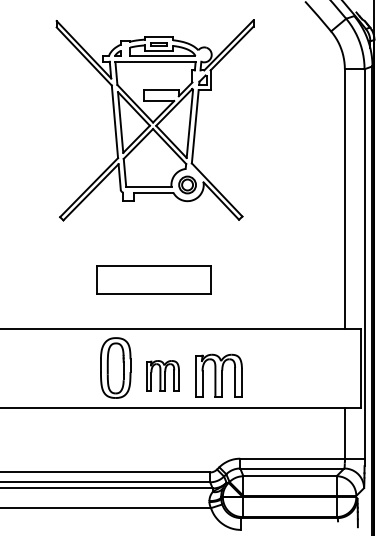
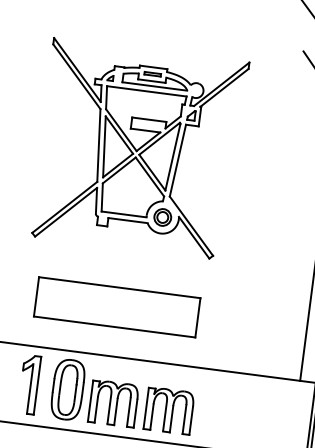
part: (153, 279) -> (116, 306), size x1.43
part: (76, 367) -> (29, 384), added
part: (162, 375) -> (113, 403), size x1.43

